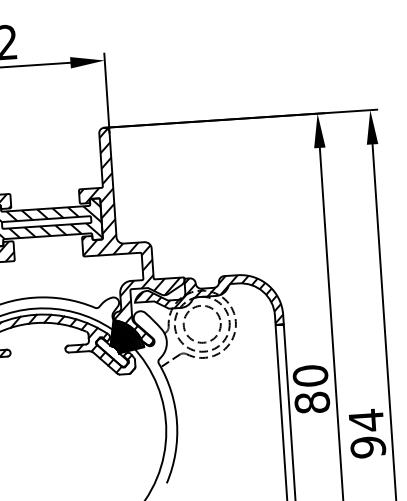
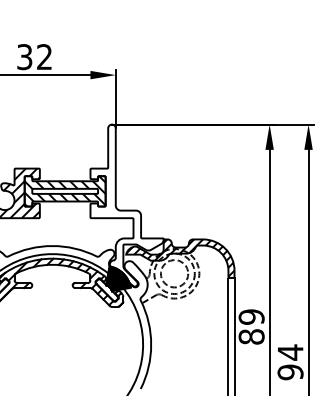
hatch: (129, 236) -> (125, 205), removed
text: (310, 375) -> (251, 316), 80 -> 89

